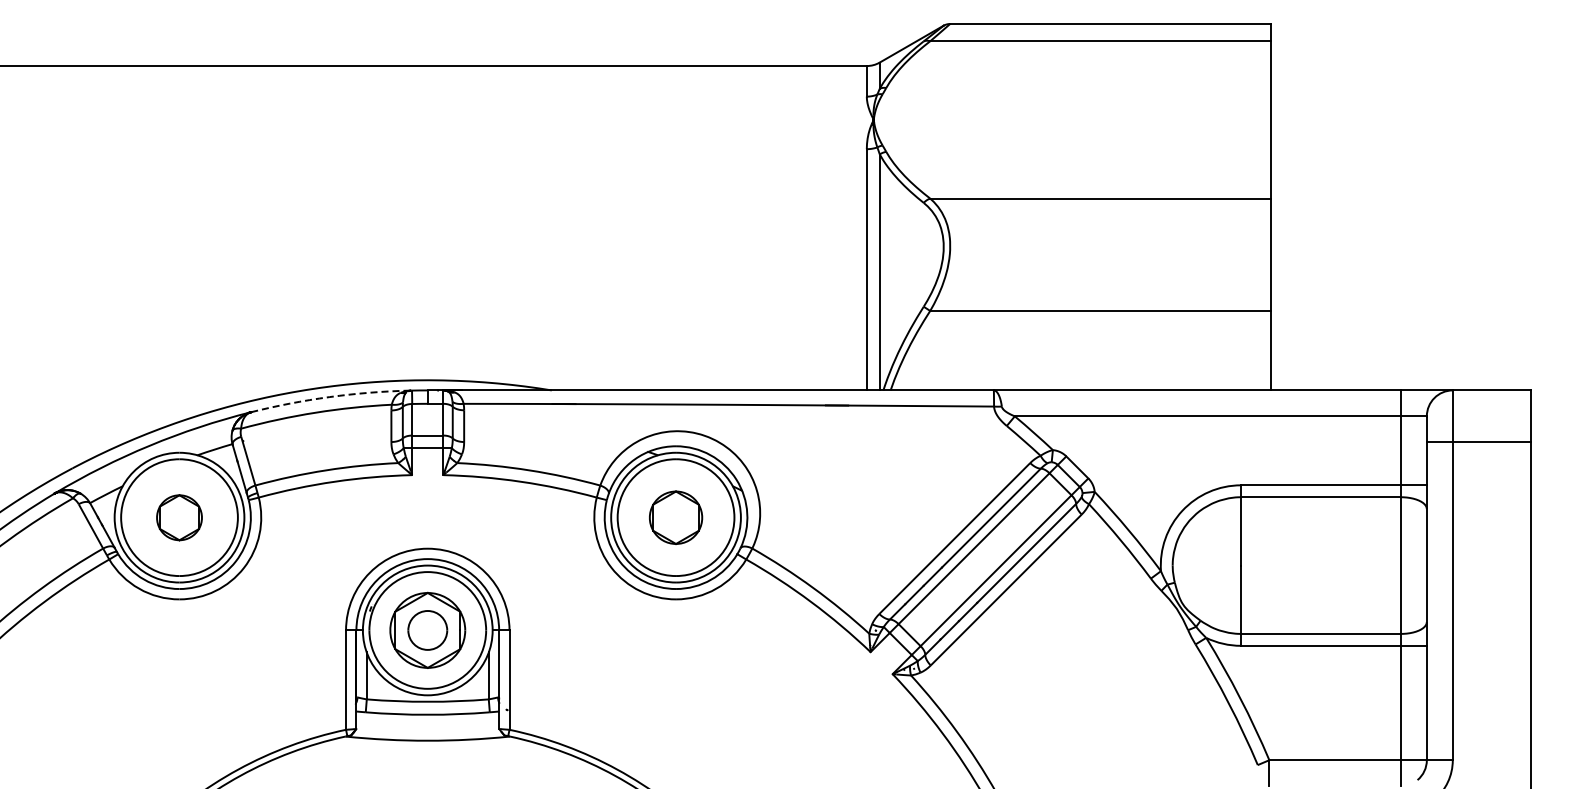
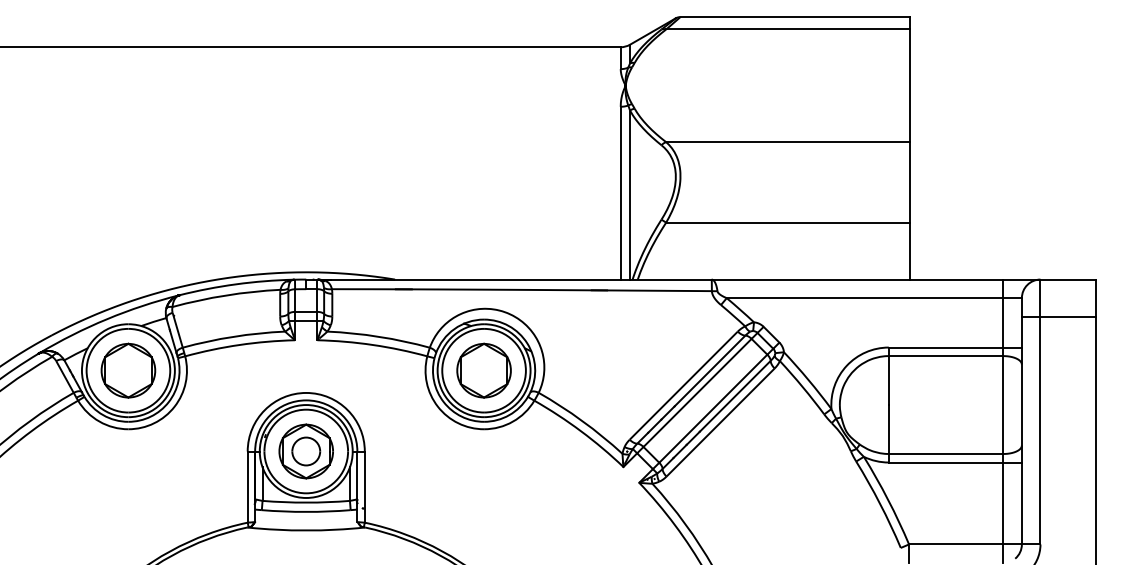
arc: (329, 397) -> (235, 284), dashed -> solid
part: (179, 517) -> (128, 370), size x1.67
part: (675, 517) -> (483, 370), size x1.43

